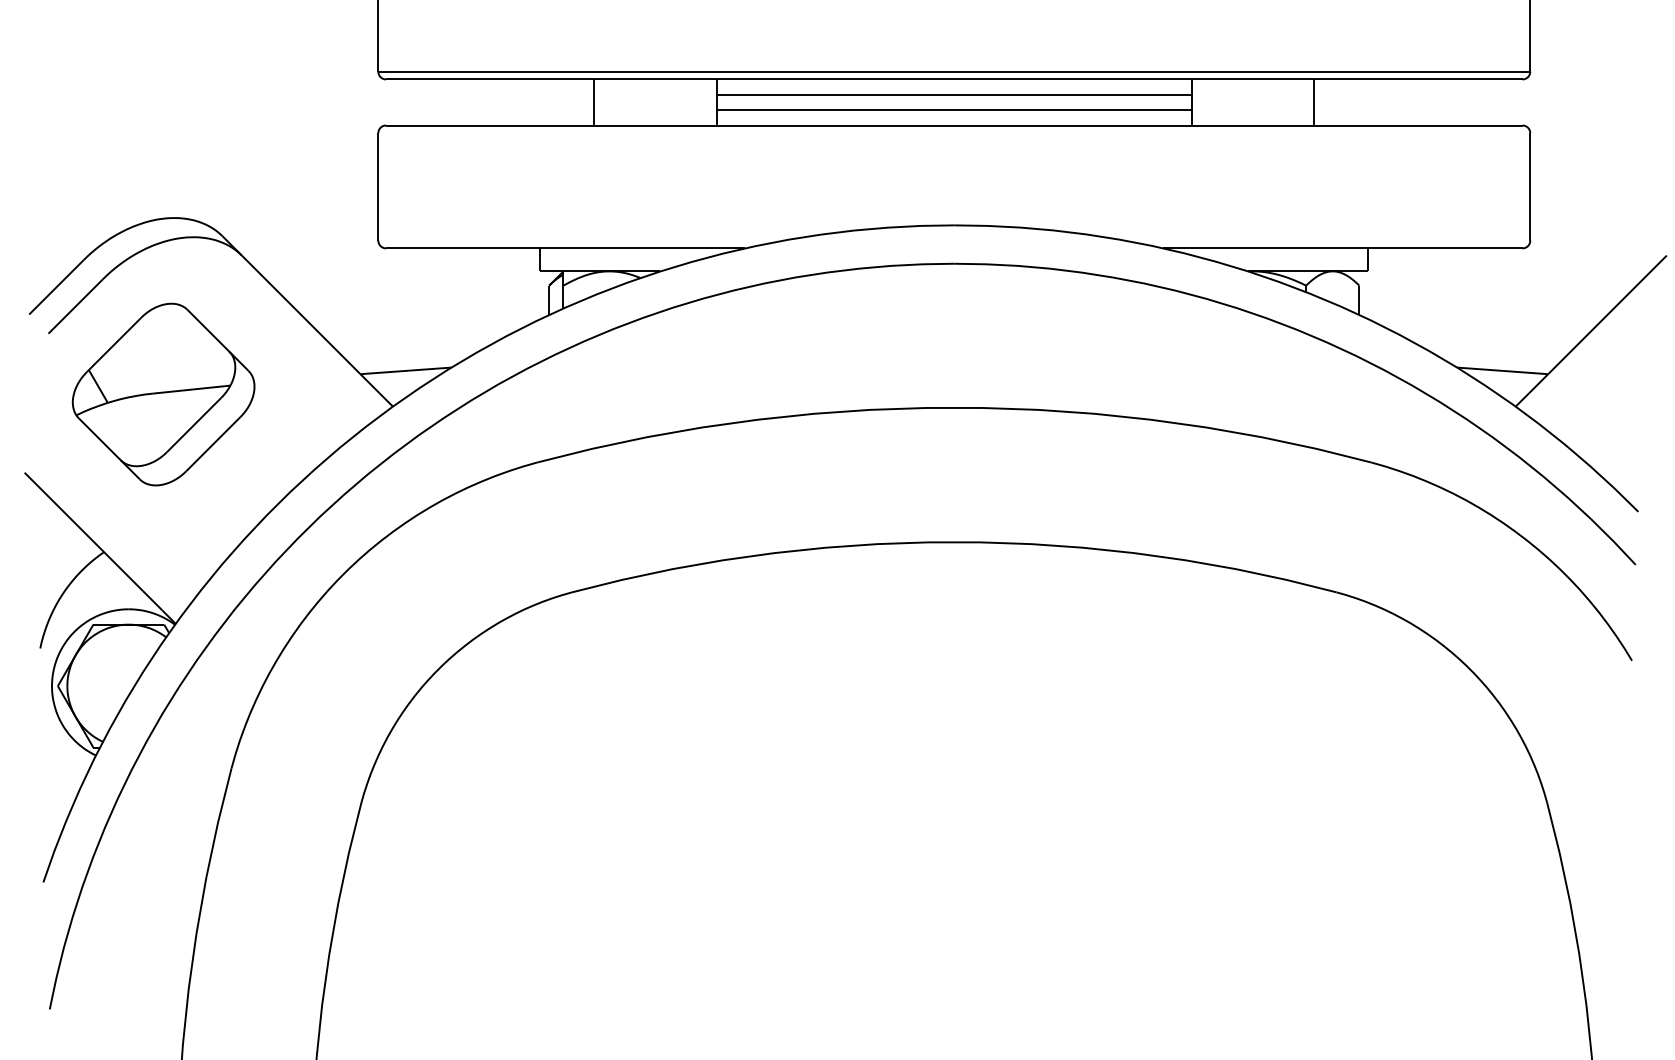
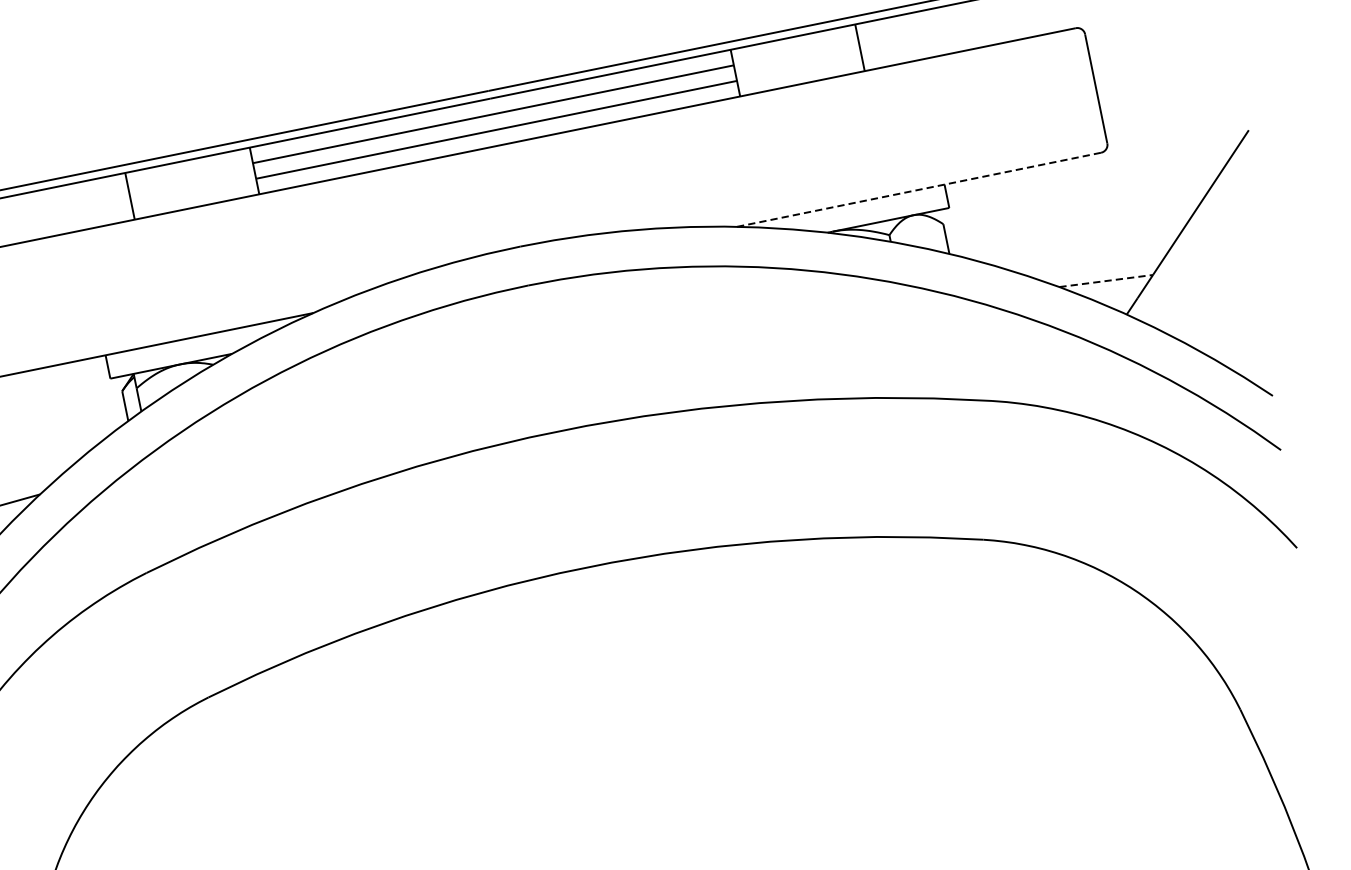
line: (1342, 248) -> (918, 189), solid -> dashed
line: (1502, 370) -> (1105, 280), solid -> dashed

